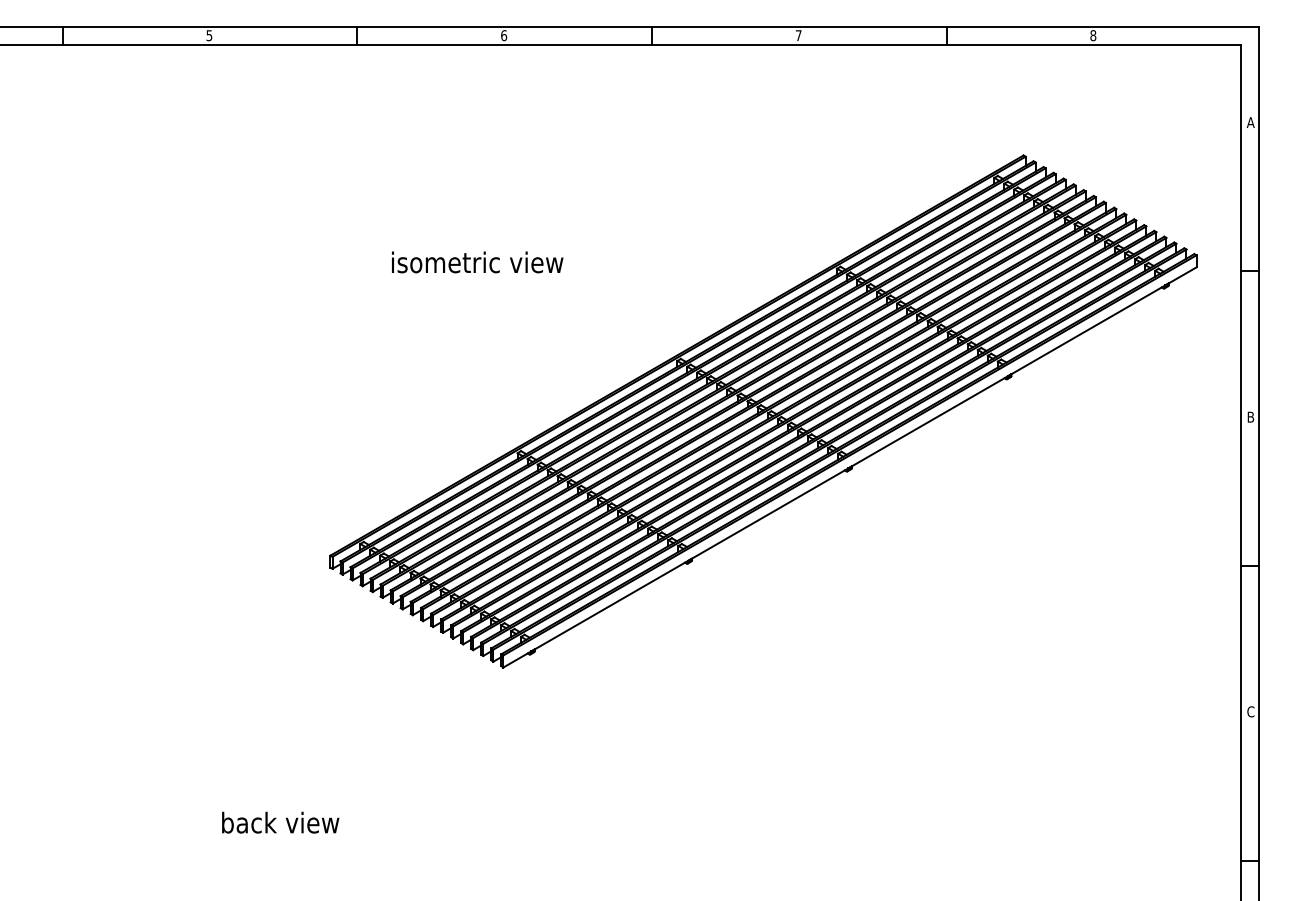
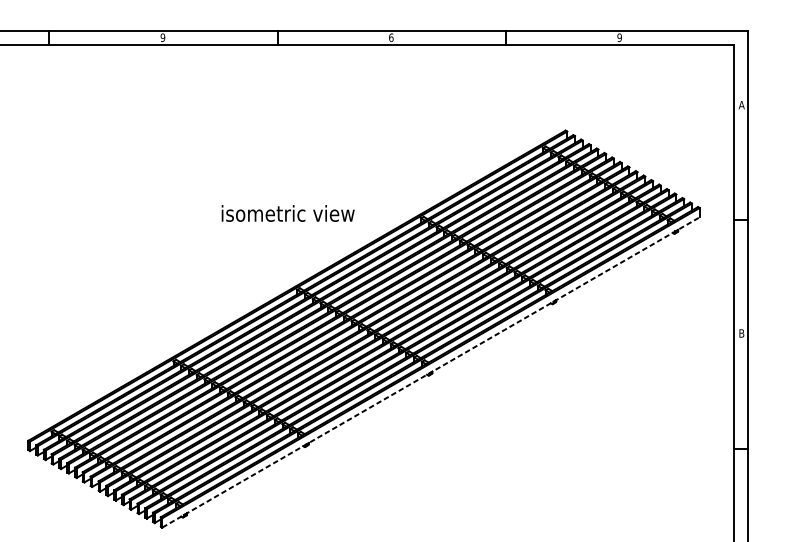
text: (504, 35) -> (163, 37), 6 -> 9
text: (798, 35) -> (391, 37), 7 -> 6
text: (1093, 35) -> (619, 37), 8 -> 9
text: (477, 262) -> (288, 213), moved
line: (850, 467) -> (431, 372), solid -> dashed

